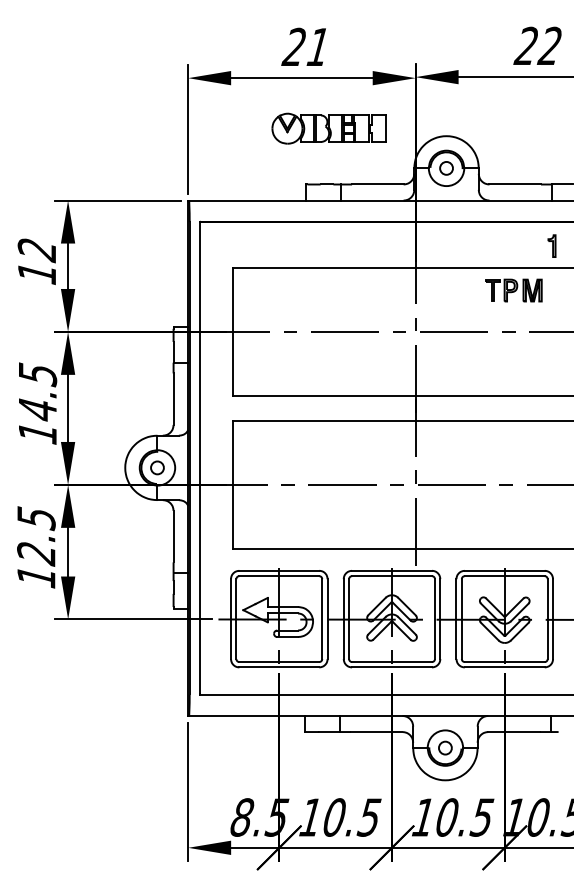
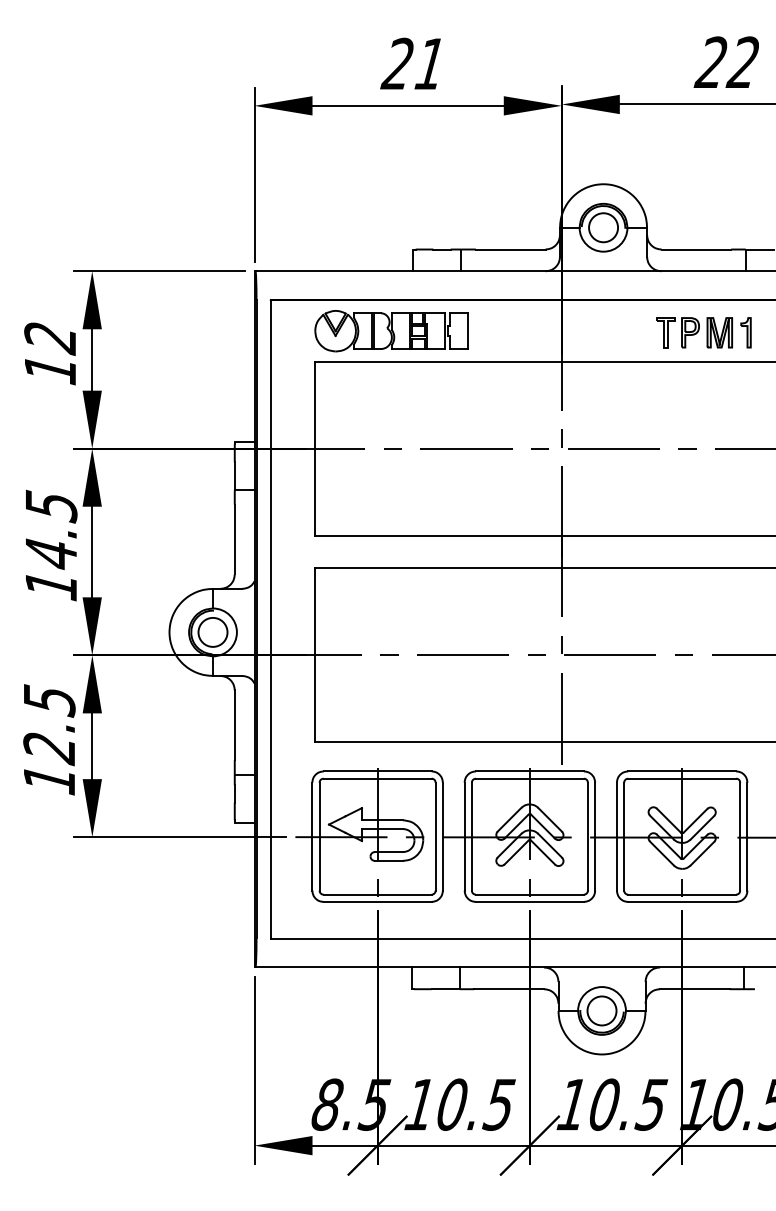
part: (328, 128) -> (391, 331), moved
circle: (446, 168) -> (603, 227), size x1.67
part: (513, 290) -> (694, 332), moved
circle: (157, 467) -> (212, 631), size x1.67
circle: (445, 747) -> (601, 1010), size x1.67

